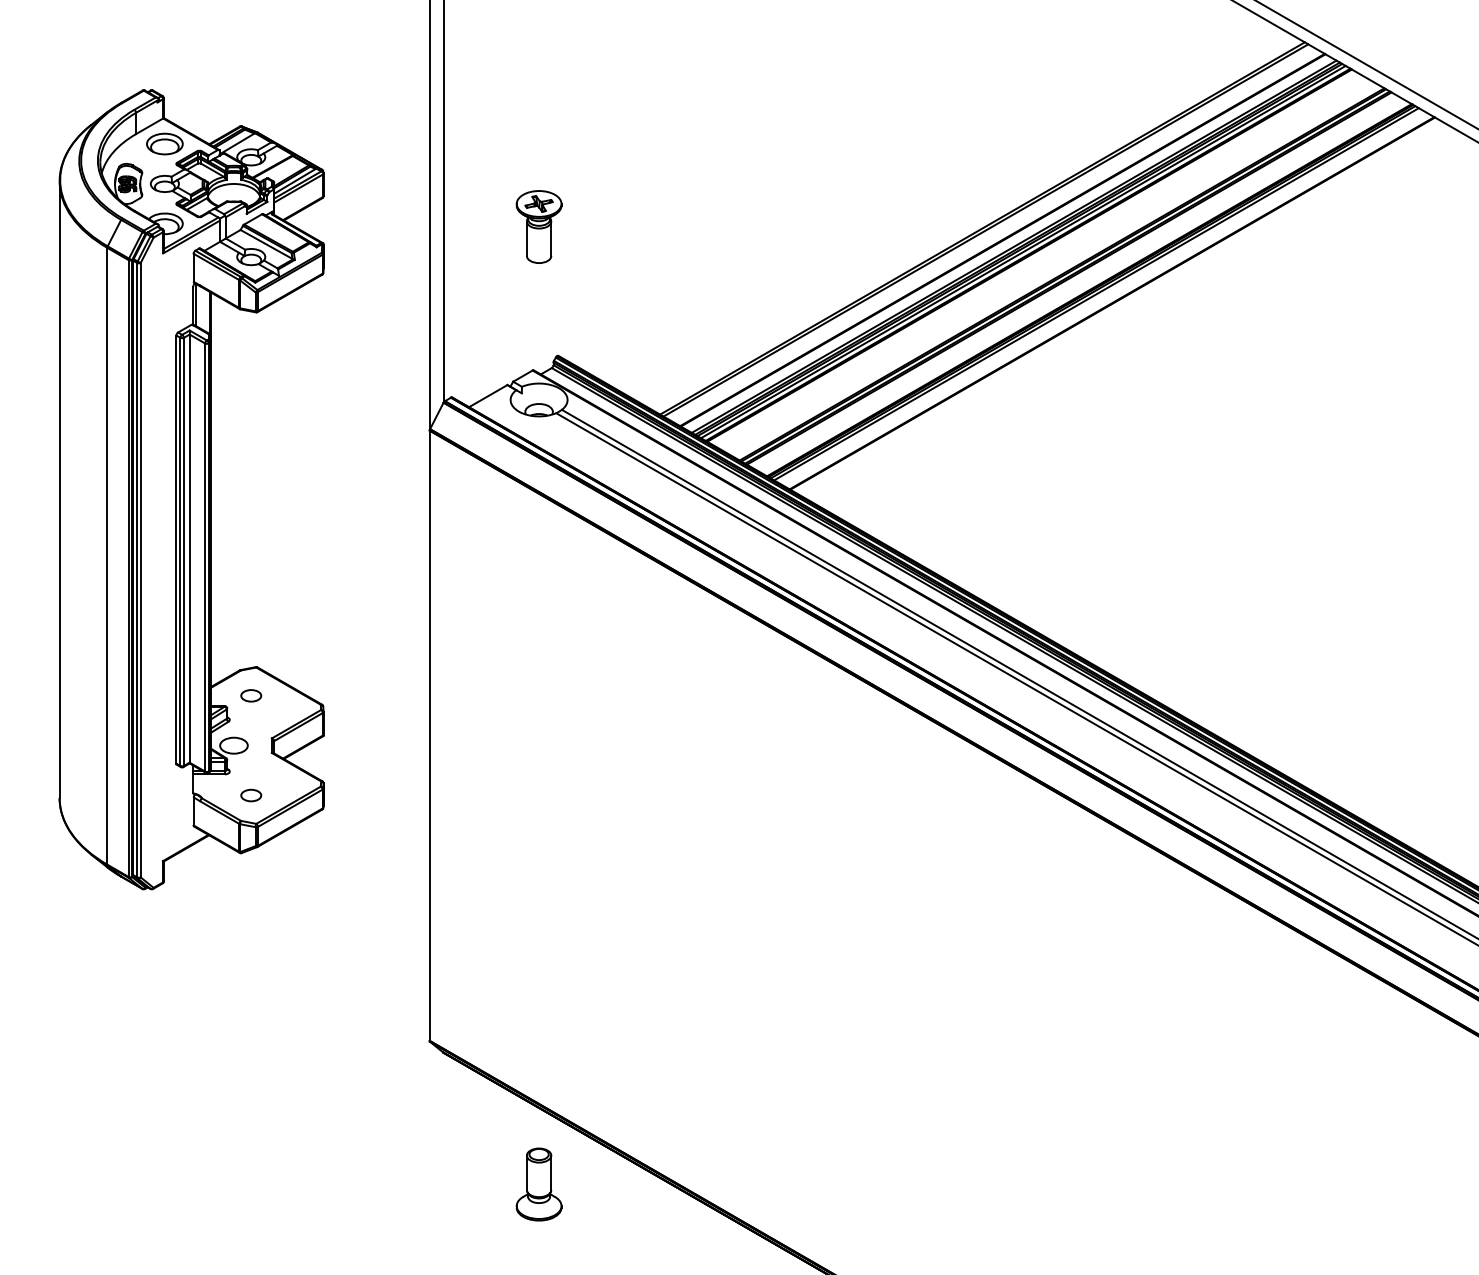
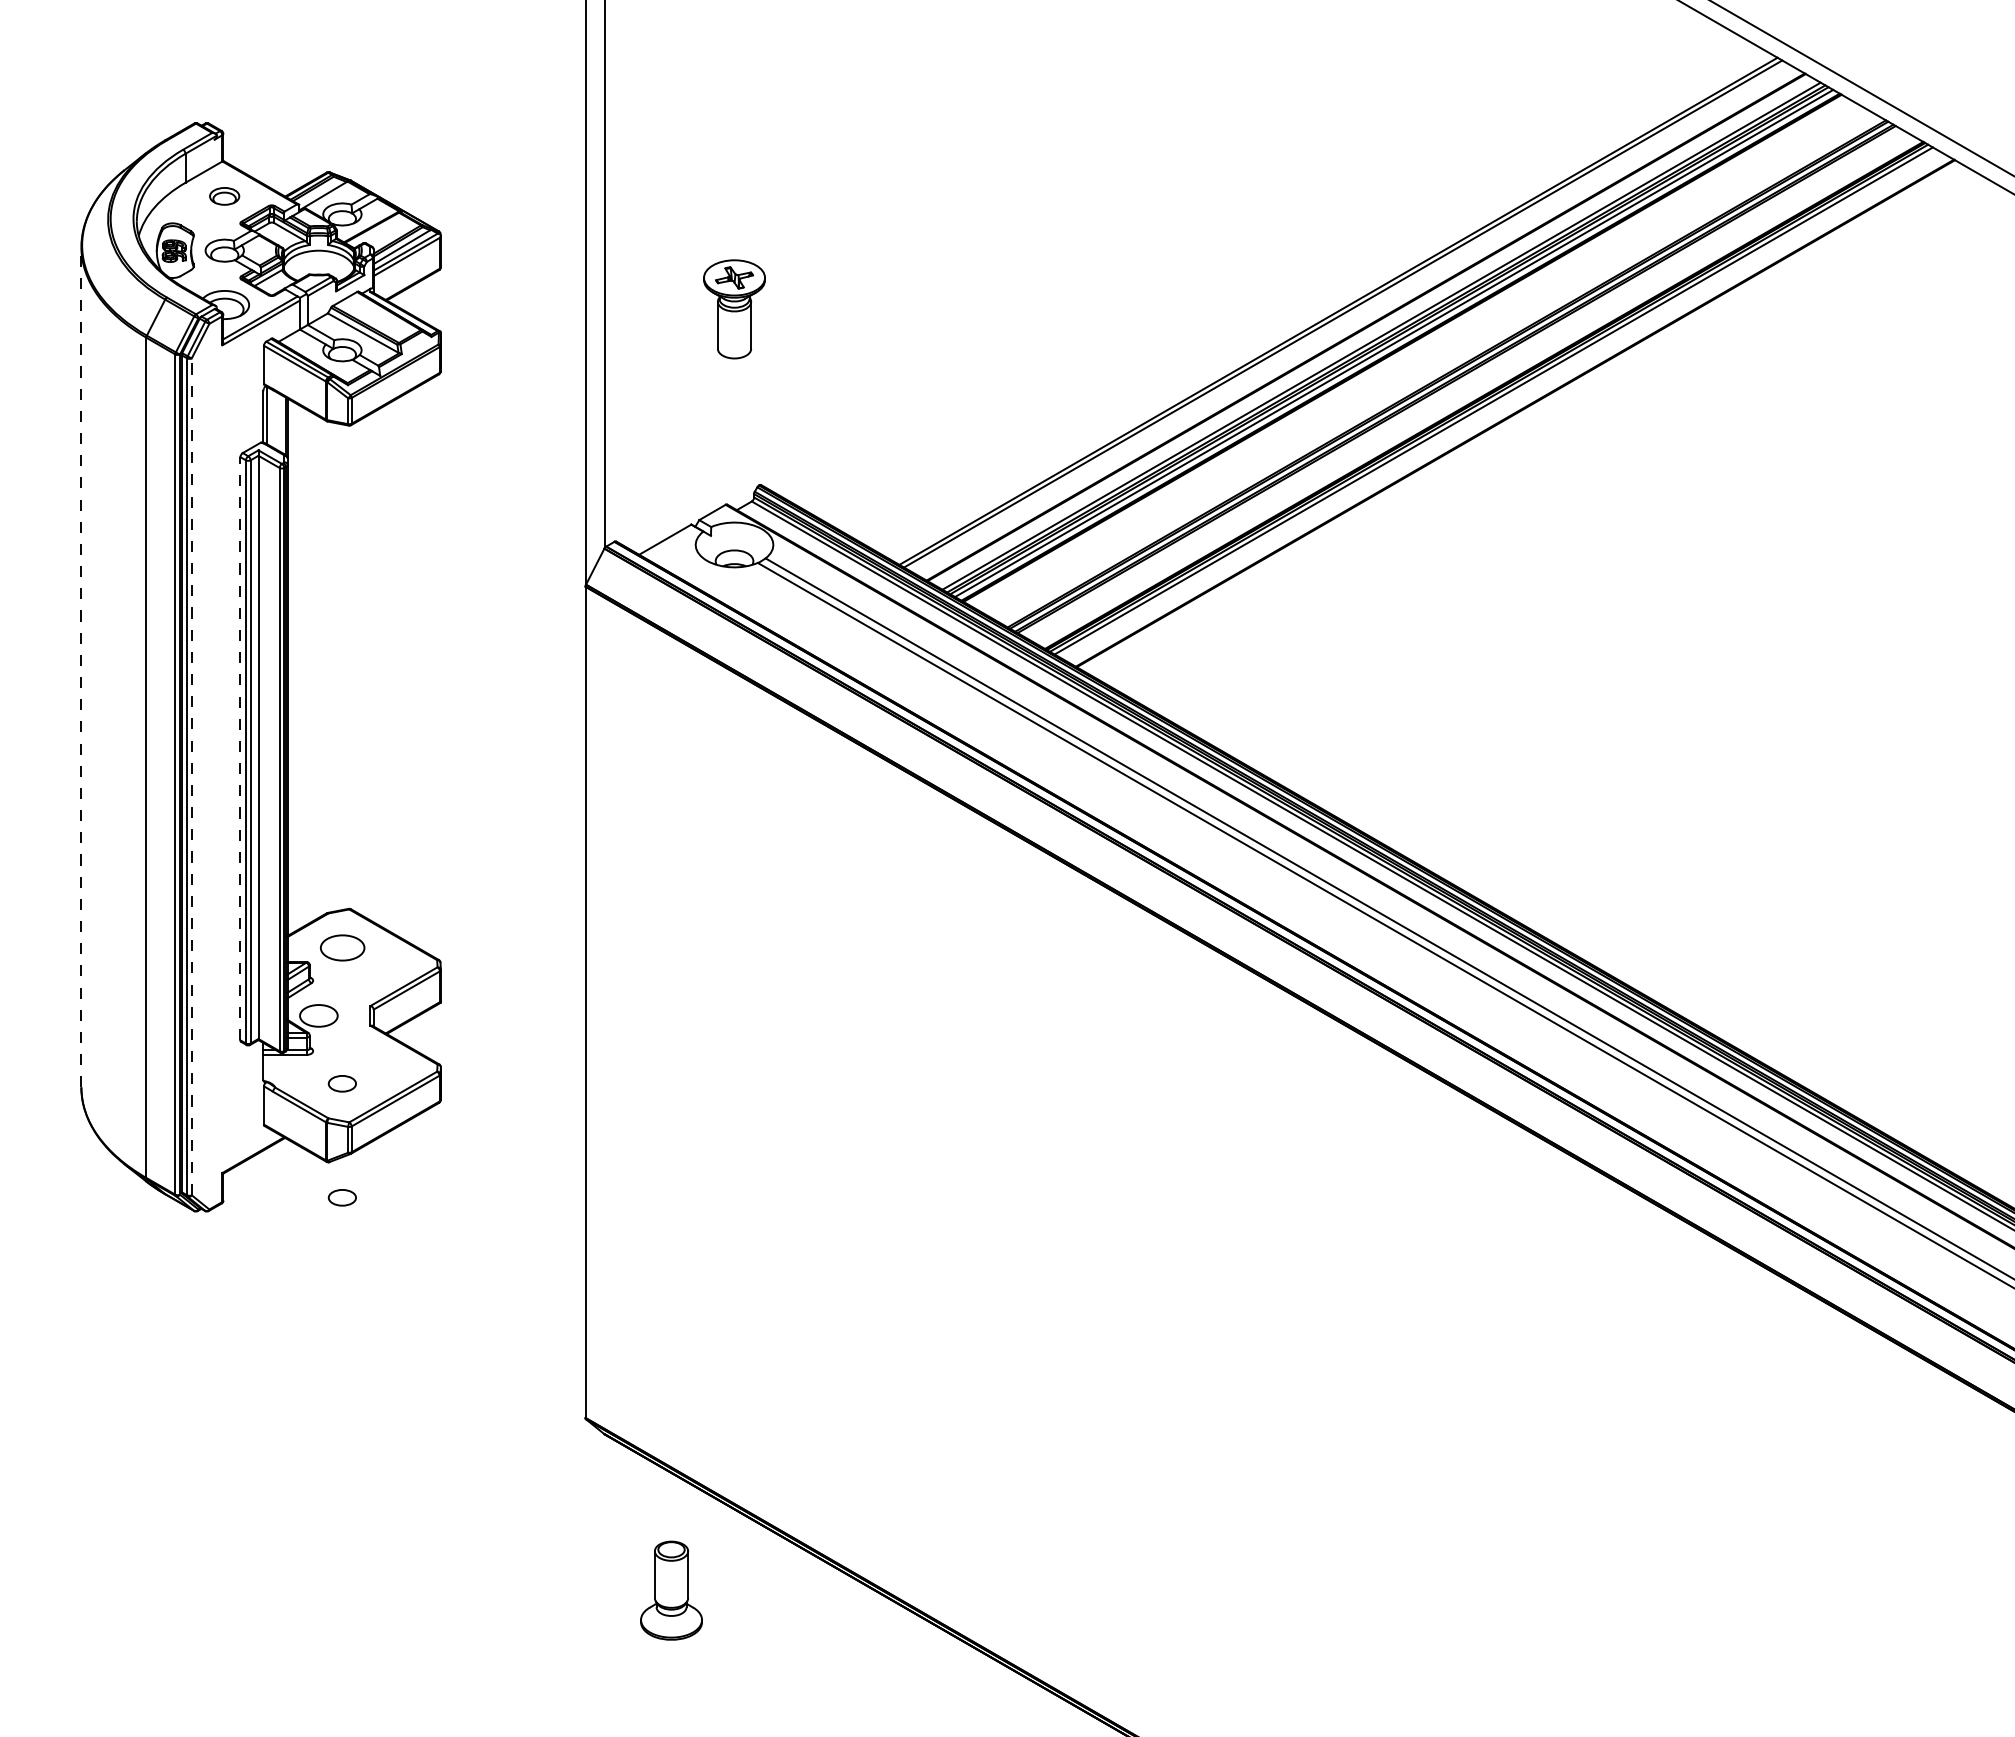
part: (164, 144) -> (224, 196), size x0.6
line: (59, 489) -> (81, 666), solid -> dashed
line: (176, 549) -> (240, 748), solid -> dashed
line: (140, 569) -> (191, 776), solid -> dashed
part: (250, 695) -> (341, 947), size x1.6
part: (250, 879) -> (341, 1197), added
part: (539, 1184) -> (671, 1590), moved

